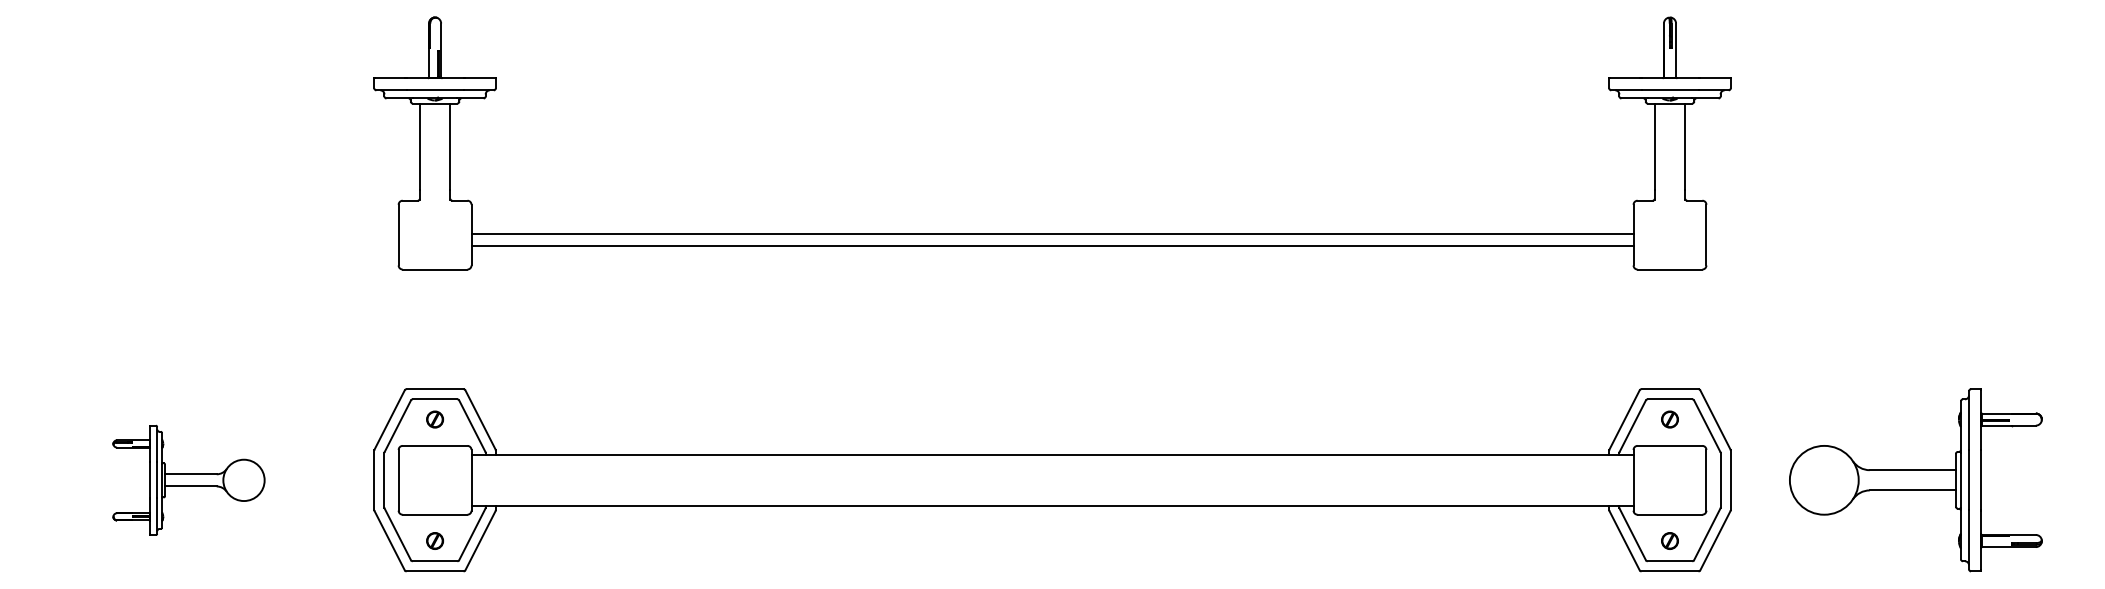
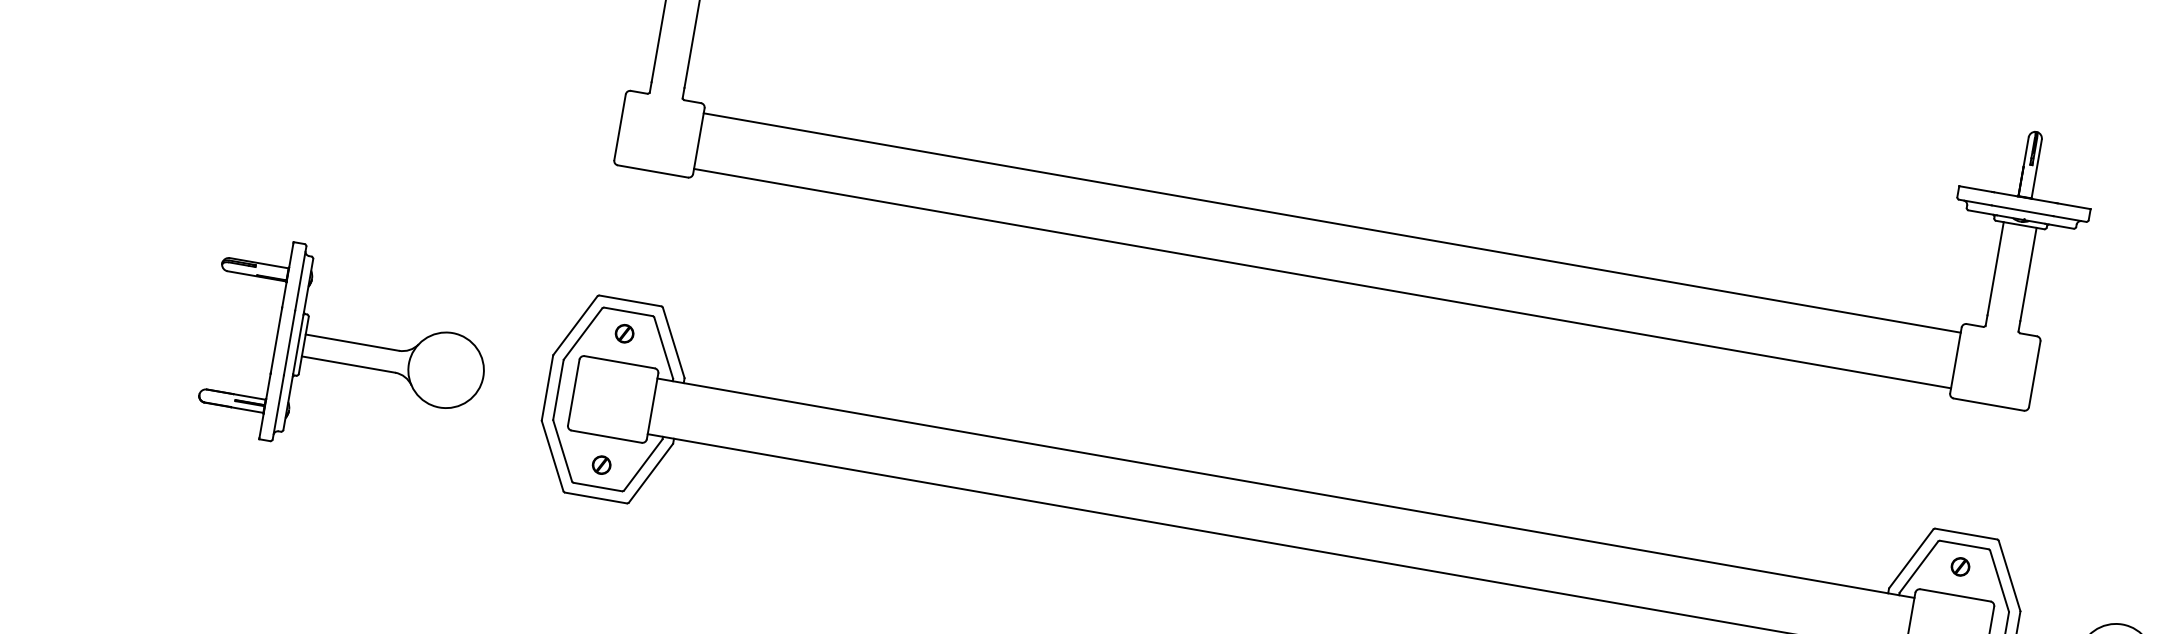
line: (1052, 233) -> (1322, 278), moved
line: (1052, 246) -> (1332, 223), moved
part: (188, 480) -> (346, 353), size x1.67

